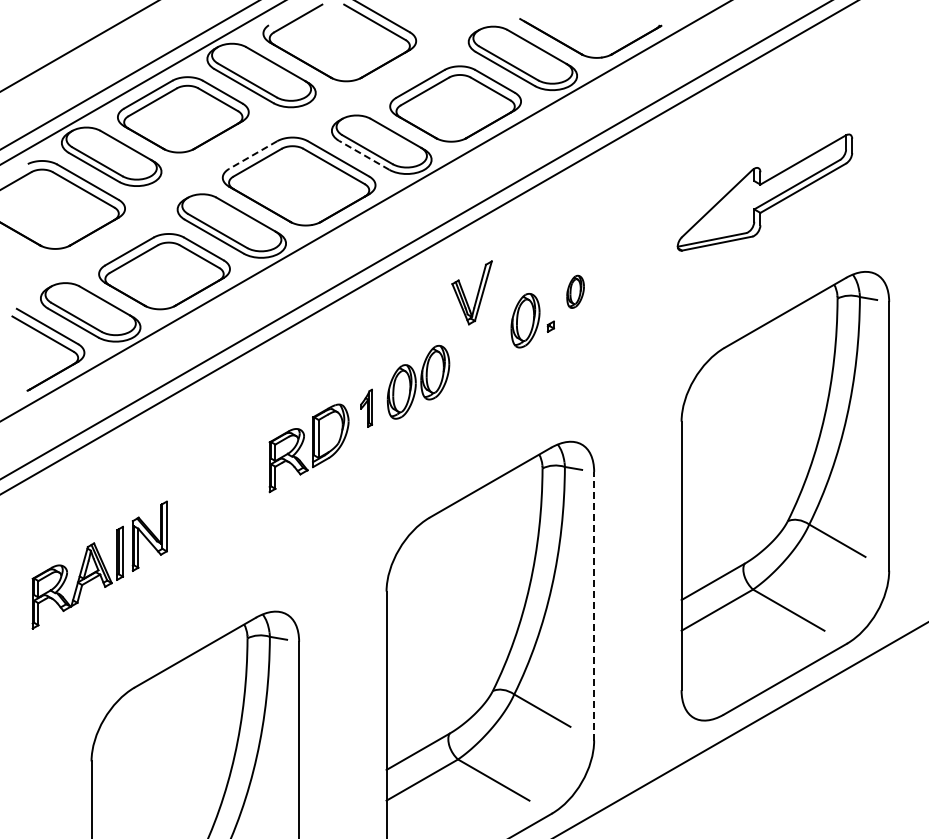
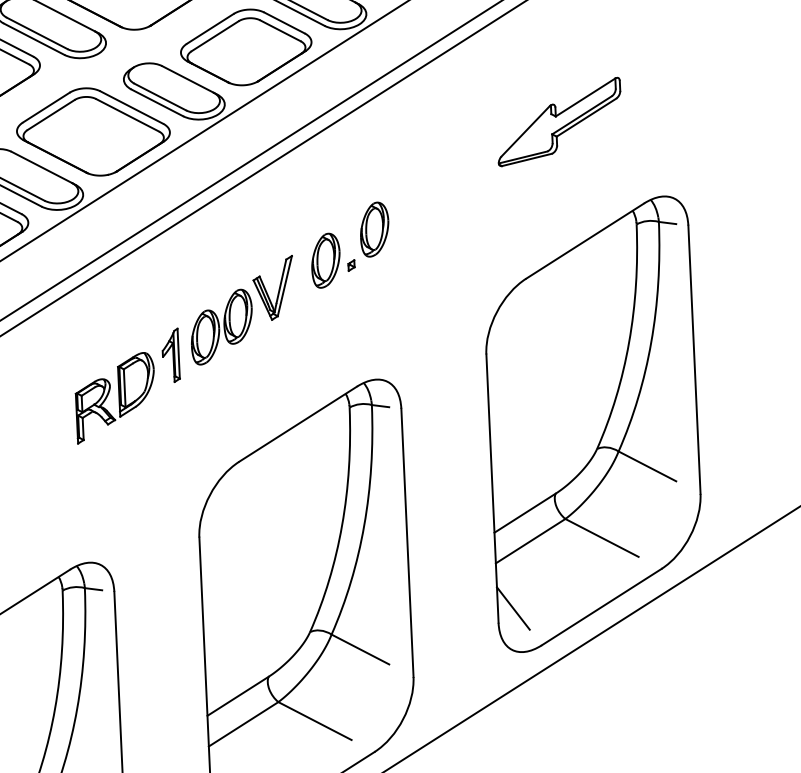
line: (253, 155) -> (46, 108), dashed -> solid
line: (364, 155) -> (157, 102), dashed -> solid
part: (764, 192) -> (558, 121), size x0.71
part: (575, 291) -> (374, 229), size x1.67
part: (471, 292) -> (273, 287), moved
part: (366, 407) -> (170, 354), size x1.43
line: (594, 605) -> (407, 542), dashed -> solid
line: (696, 676) -> (512, 608), added

